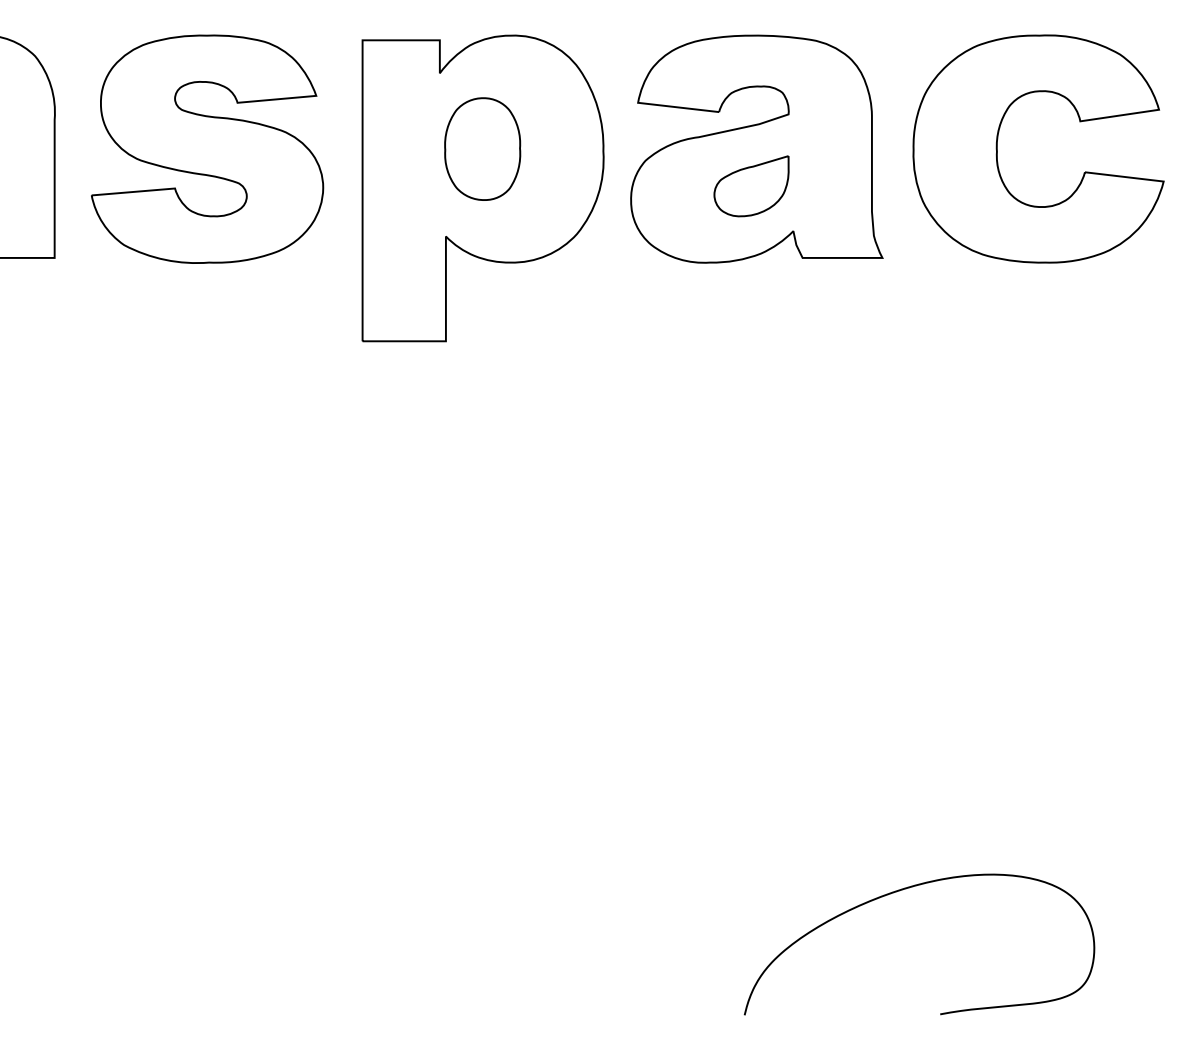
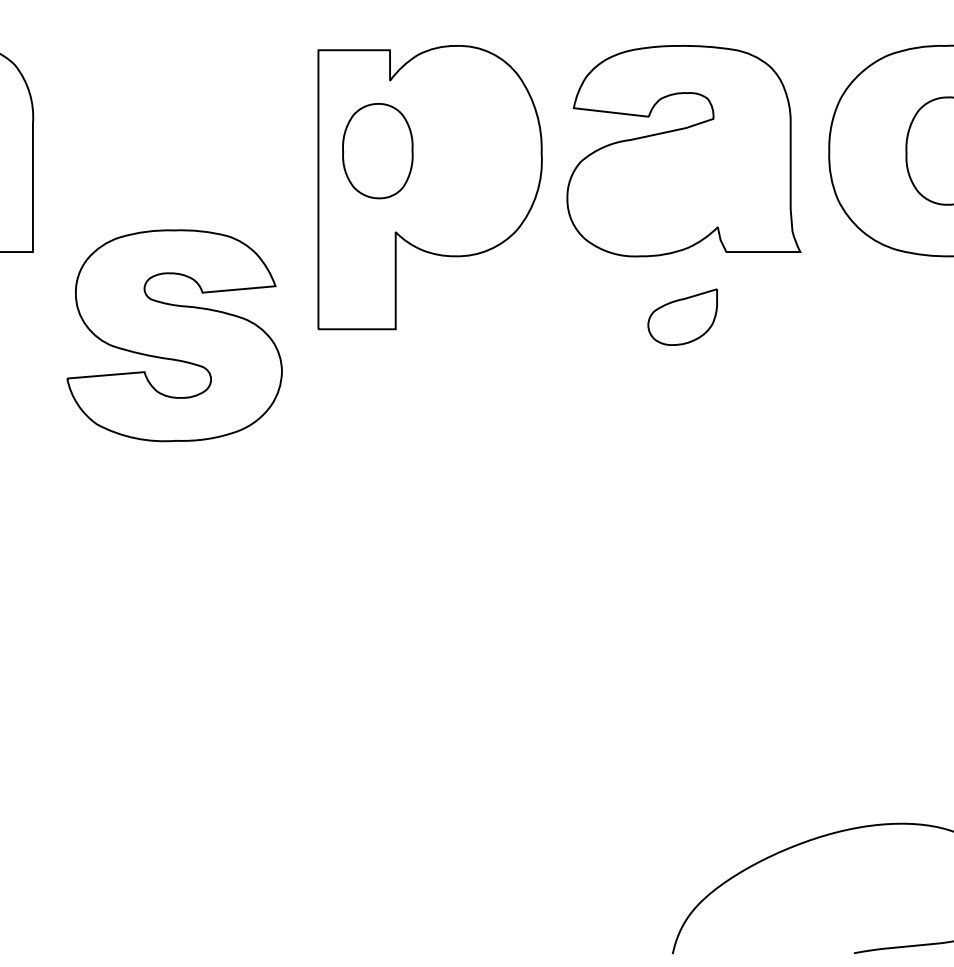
part: (207, 148) -> (174, 335), moved
part: (482, 148) -> (377, 150), moved
part: (751, 186) -> (682, 317), moved

